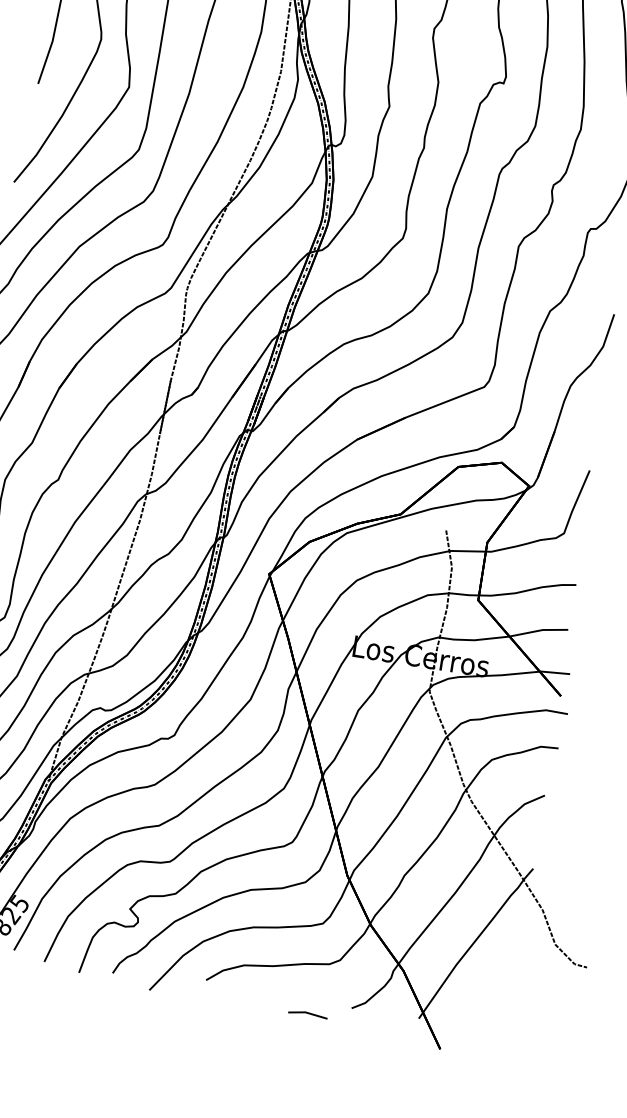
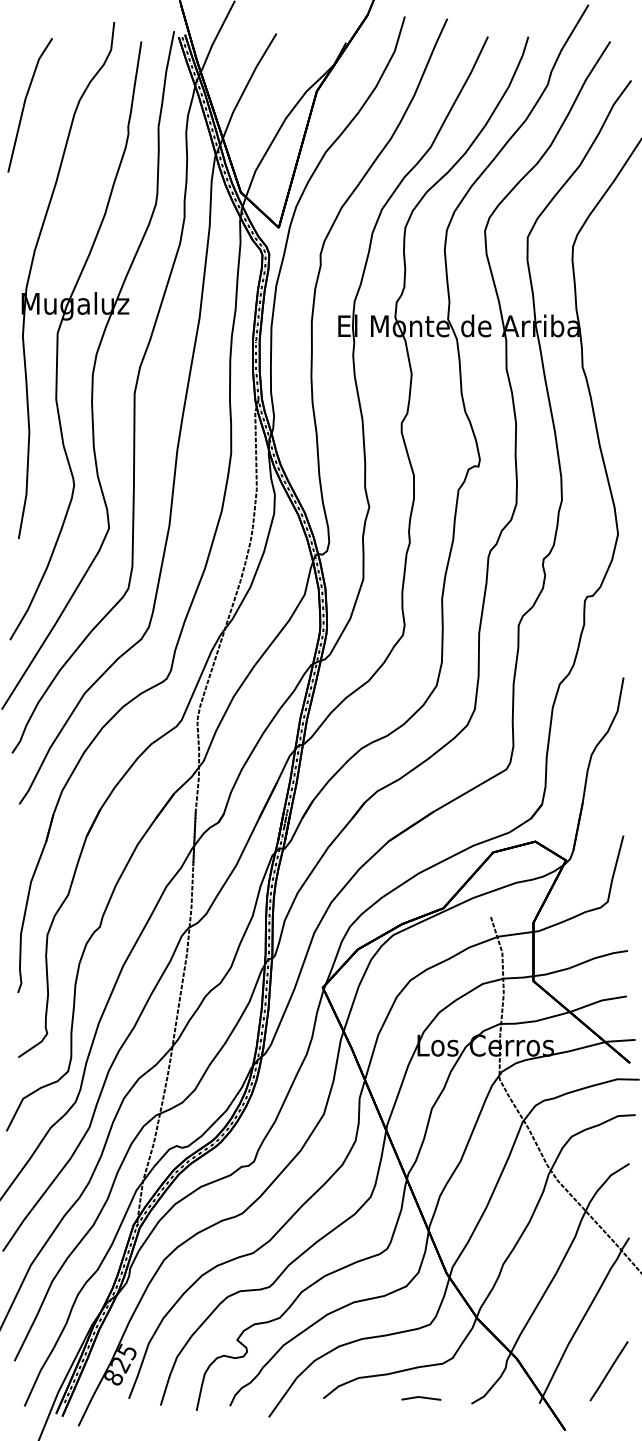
line: (492, 997) -> (608, 1371), added
line: (308, 1014) -> (421, 1398), moved

